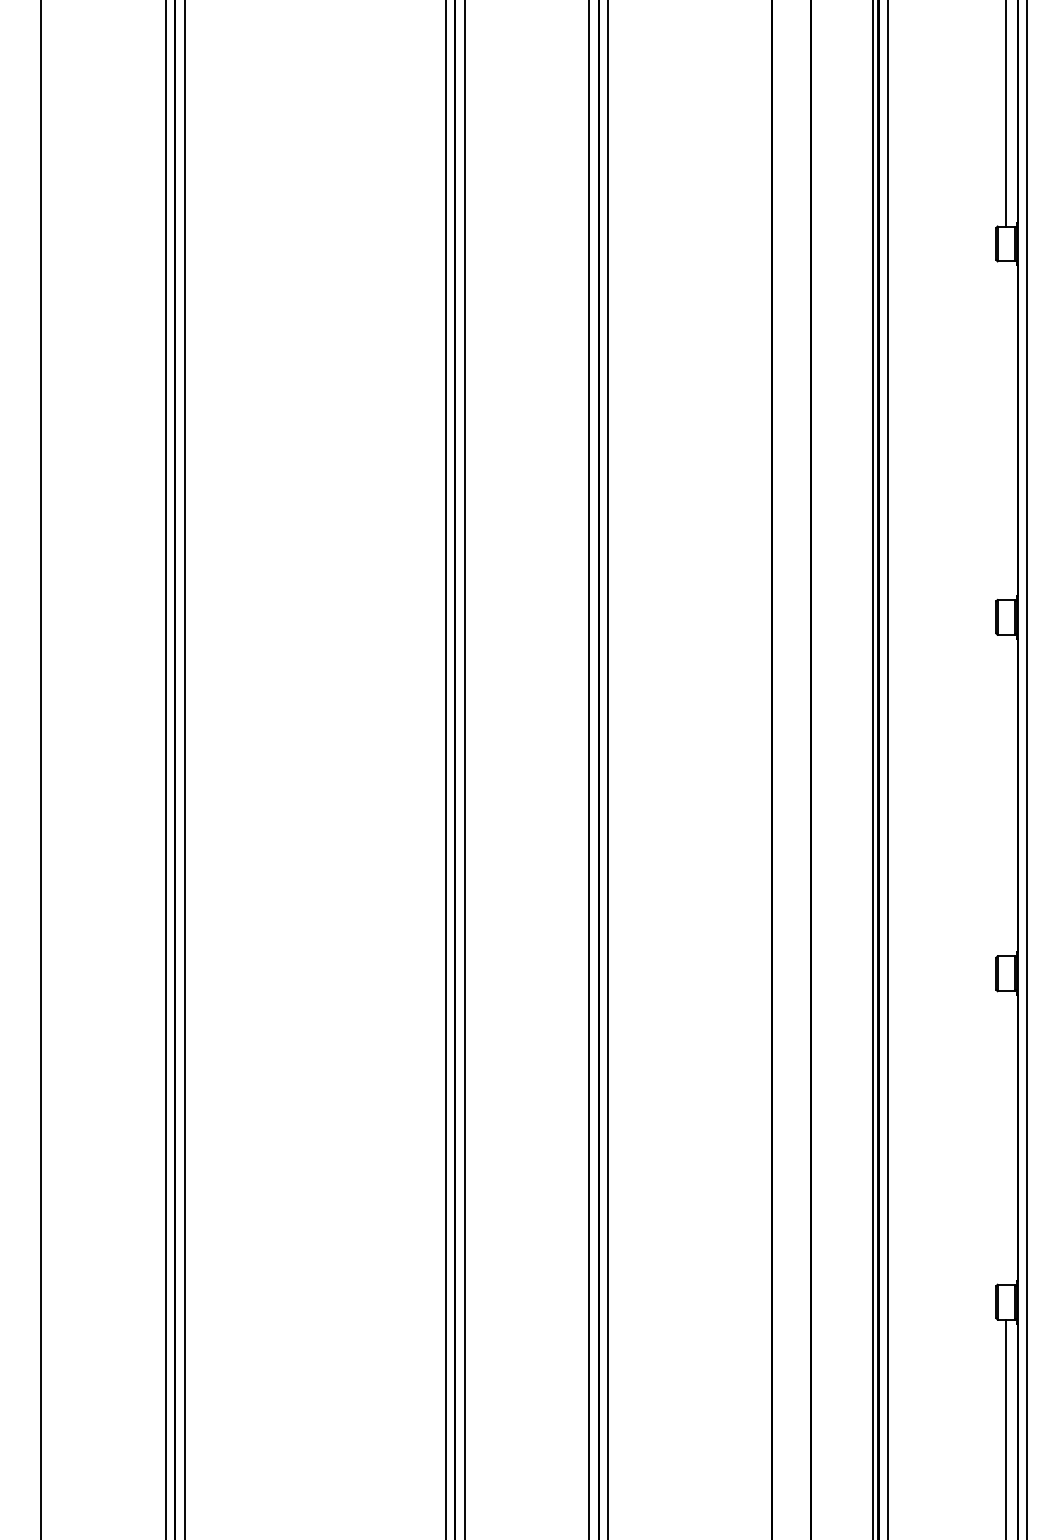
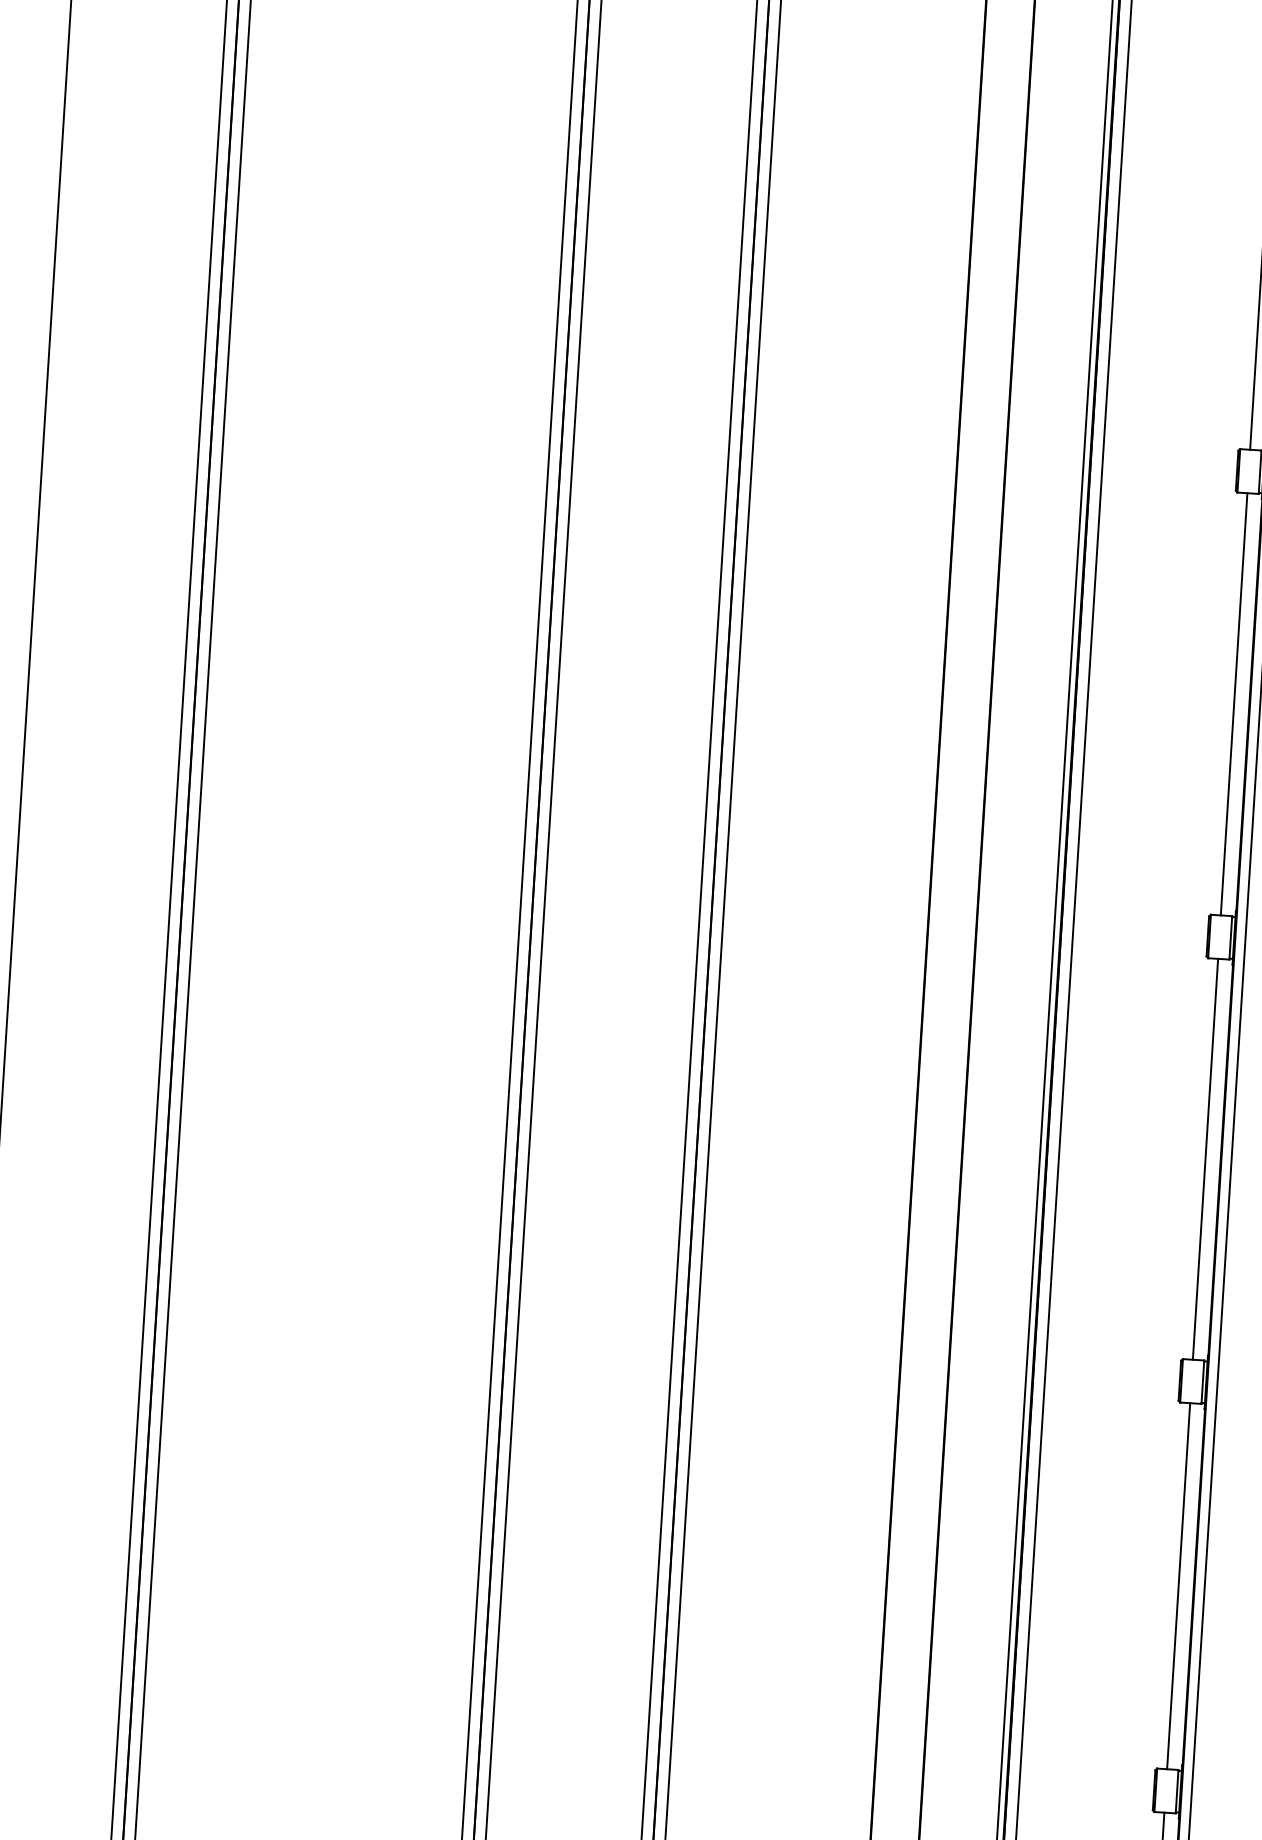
line: (1005, 430) -> (1233, 704), added
line: (1005, 795) -> (1205, 1159), added
line: (1005, 1137) -> (1178, 1585), added

